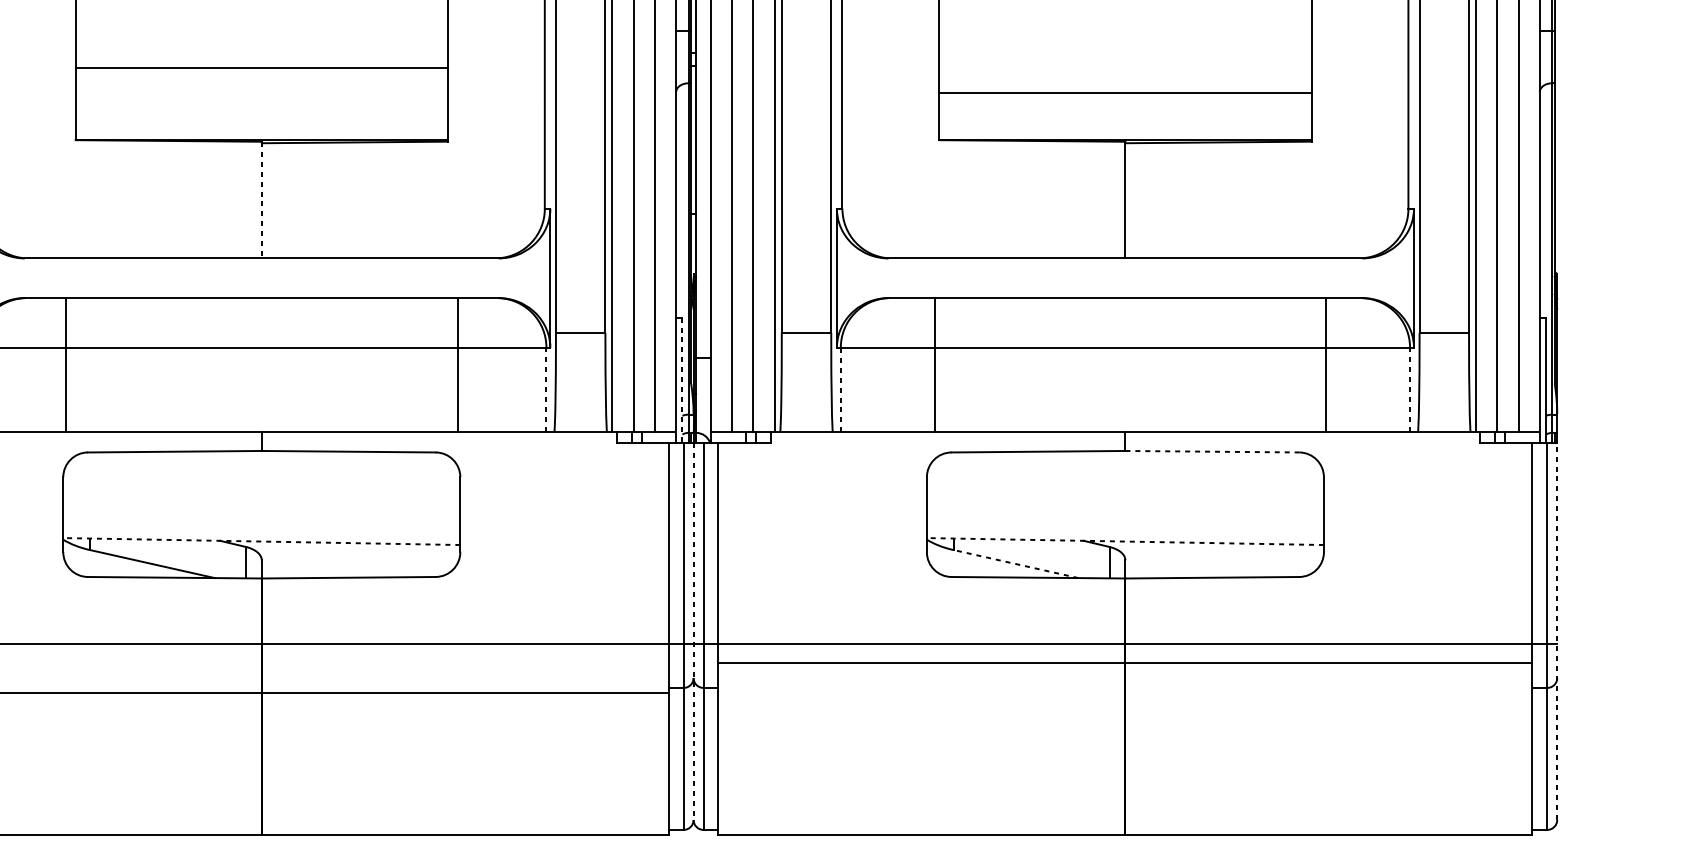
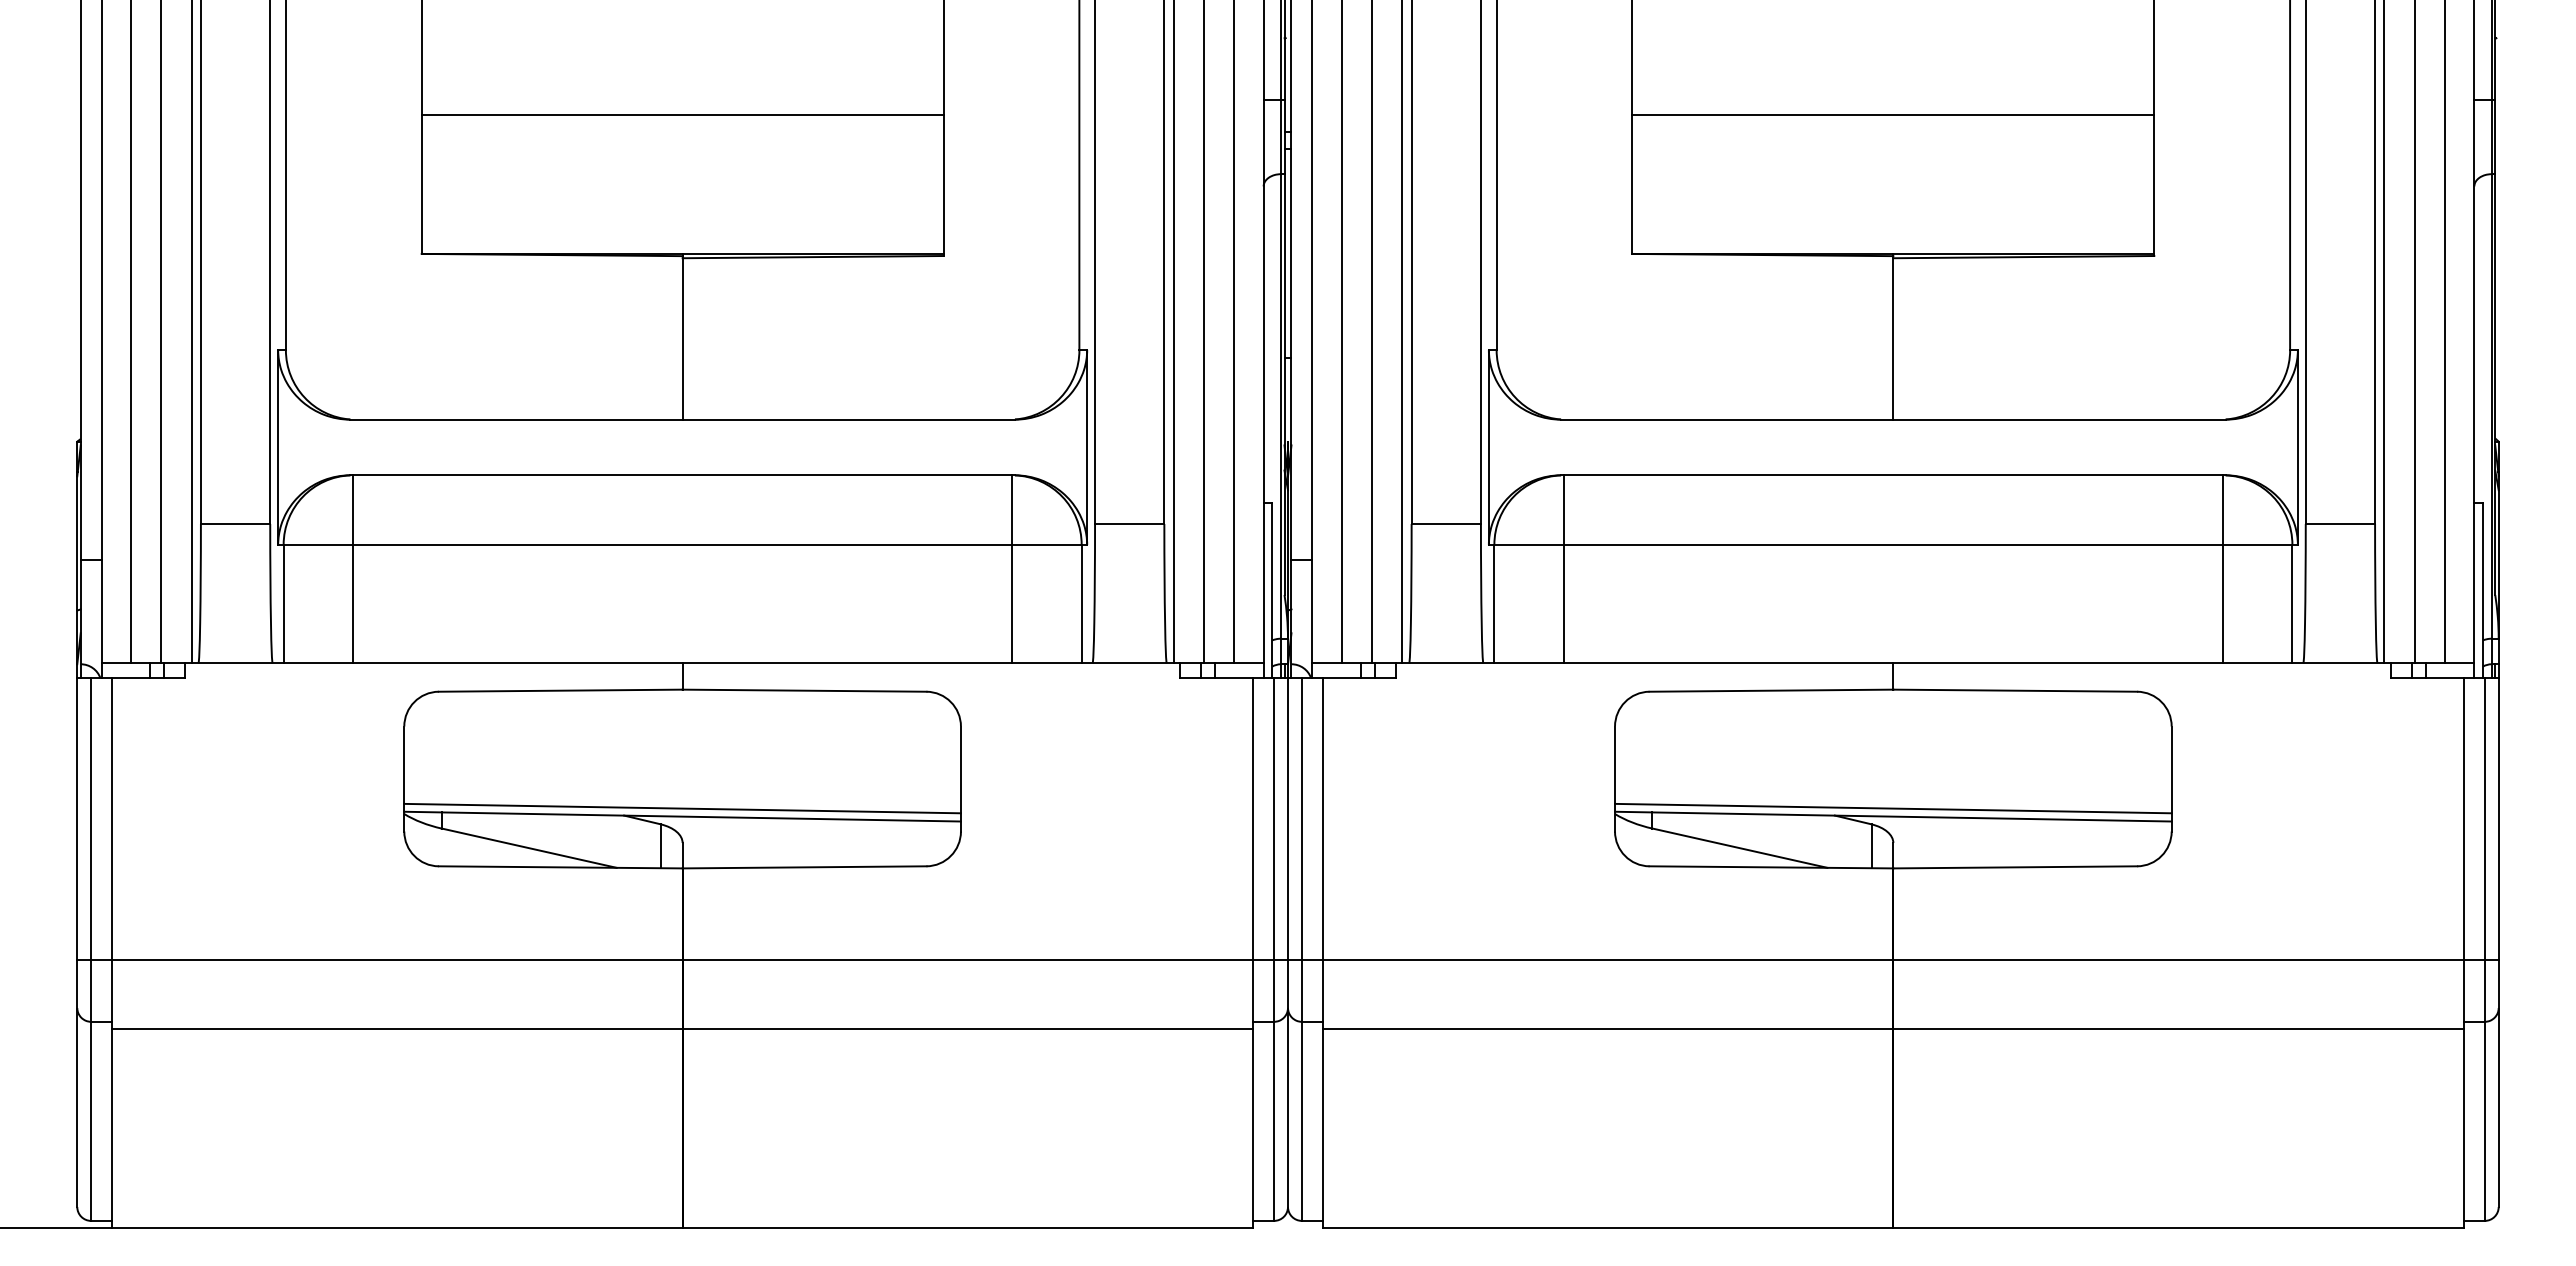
line: (261, 67) -> (682, 114), moved
line: (1125, 92) -> (1893, 114), moved
line: (261, 199) -> (682, 337), dashed -> solid
line: (66, 365) -> (353, 569), moved
line: (458, 365) -> (1012, 569), moved
line: (934, 365) -> (1563, 569), moved
line: (1325, 365) -> (2222, 569), moved
line: (682, 380) -> (1272, 590), dashed -> solid
line: (546, 389) -> (1081, 603), dashed -> solid
line: (1410, 389) -> (2292, 603), dashed -> solid
line: (840, 390) -> (1494, 604), dashed -> solid
line: (1212, 451) -> (2015, 690), dashed -> solid
line: (261, 535) -> (682, 808), added
line: (1125, 535) -> (1893, 808), added
line: (261, 541) -> (682, 816), dashed -> solid
line: (1124, 541) -> (1892, 816), dashed -> solid
line: (1015, 564) -> (1739, 848), dashed -> solid
line: (1557, 631) -> (2498, 942), dashed -> solid
line: (693, 632) -> (1287, 943), dashed -> solid
line: (1124, 662) -> (1892, 1028), moved

